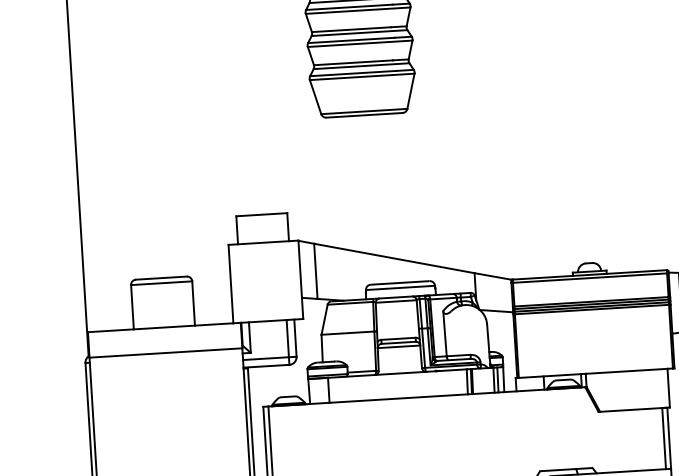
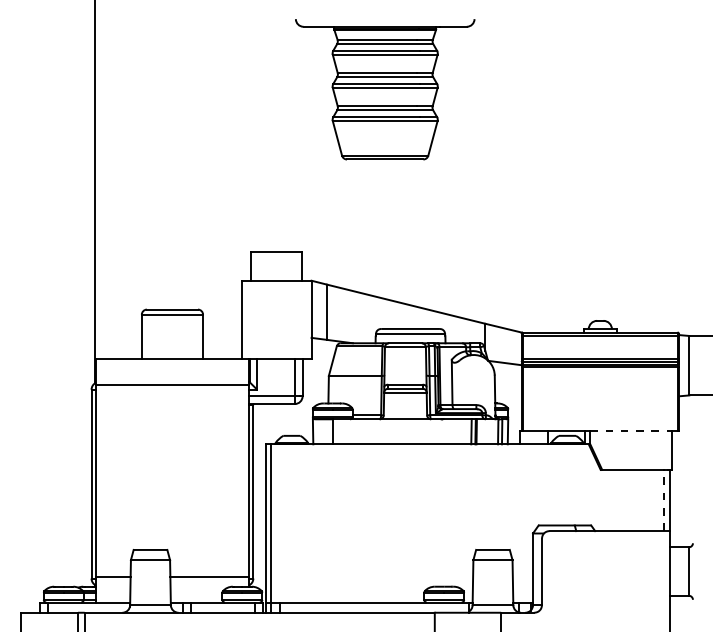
line: (627, 371) -> (631, 431), solid -> dashed
line: (664, 438) -> (664, 500), solid -> dashed

